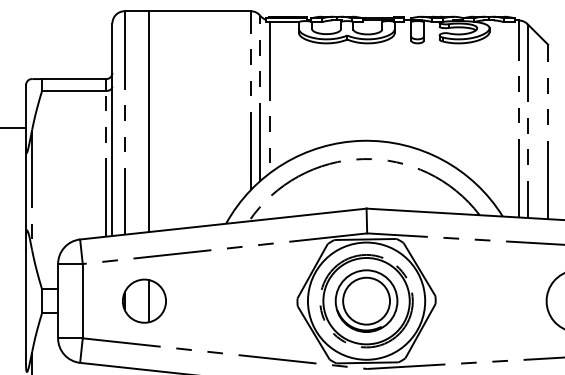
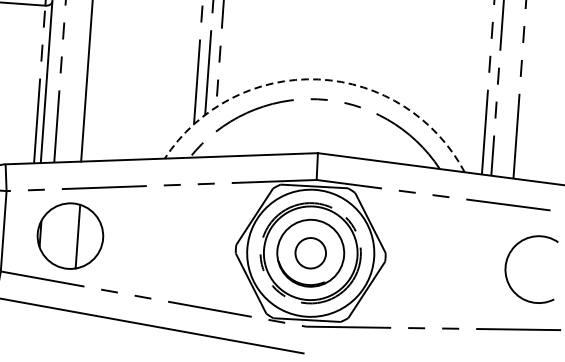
arc: (362, 140) -> (318, 79), solid -> dashed
part: (144, 300) -> (70, 235), size x1.4
circle: (366, 300) -> (310, 252), size x0.6

